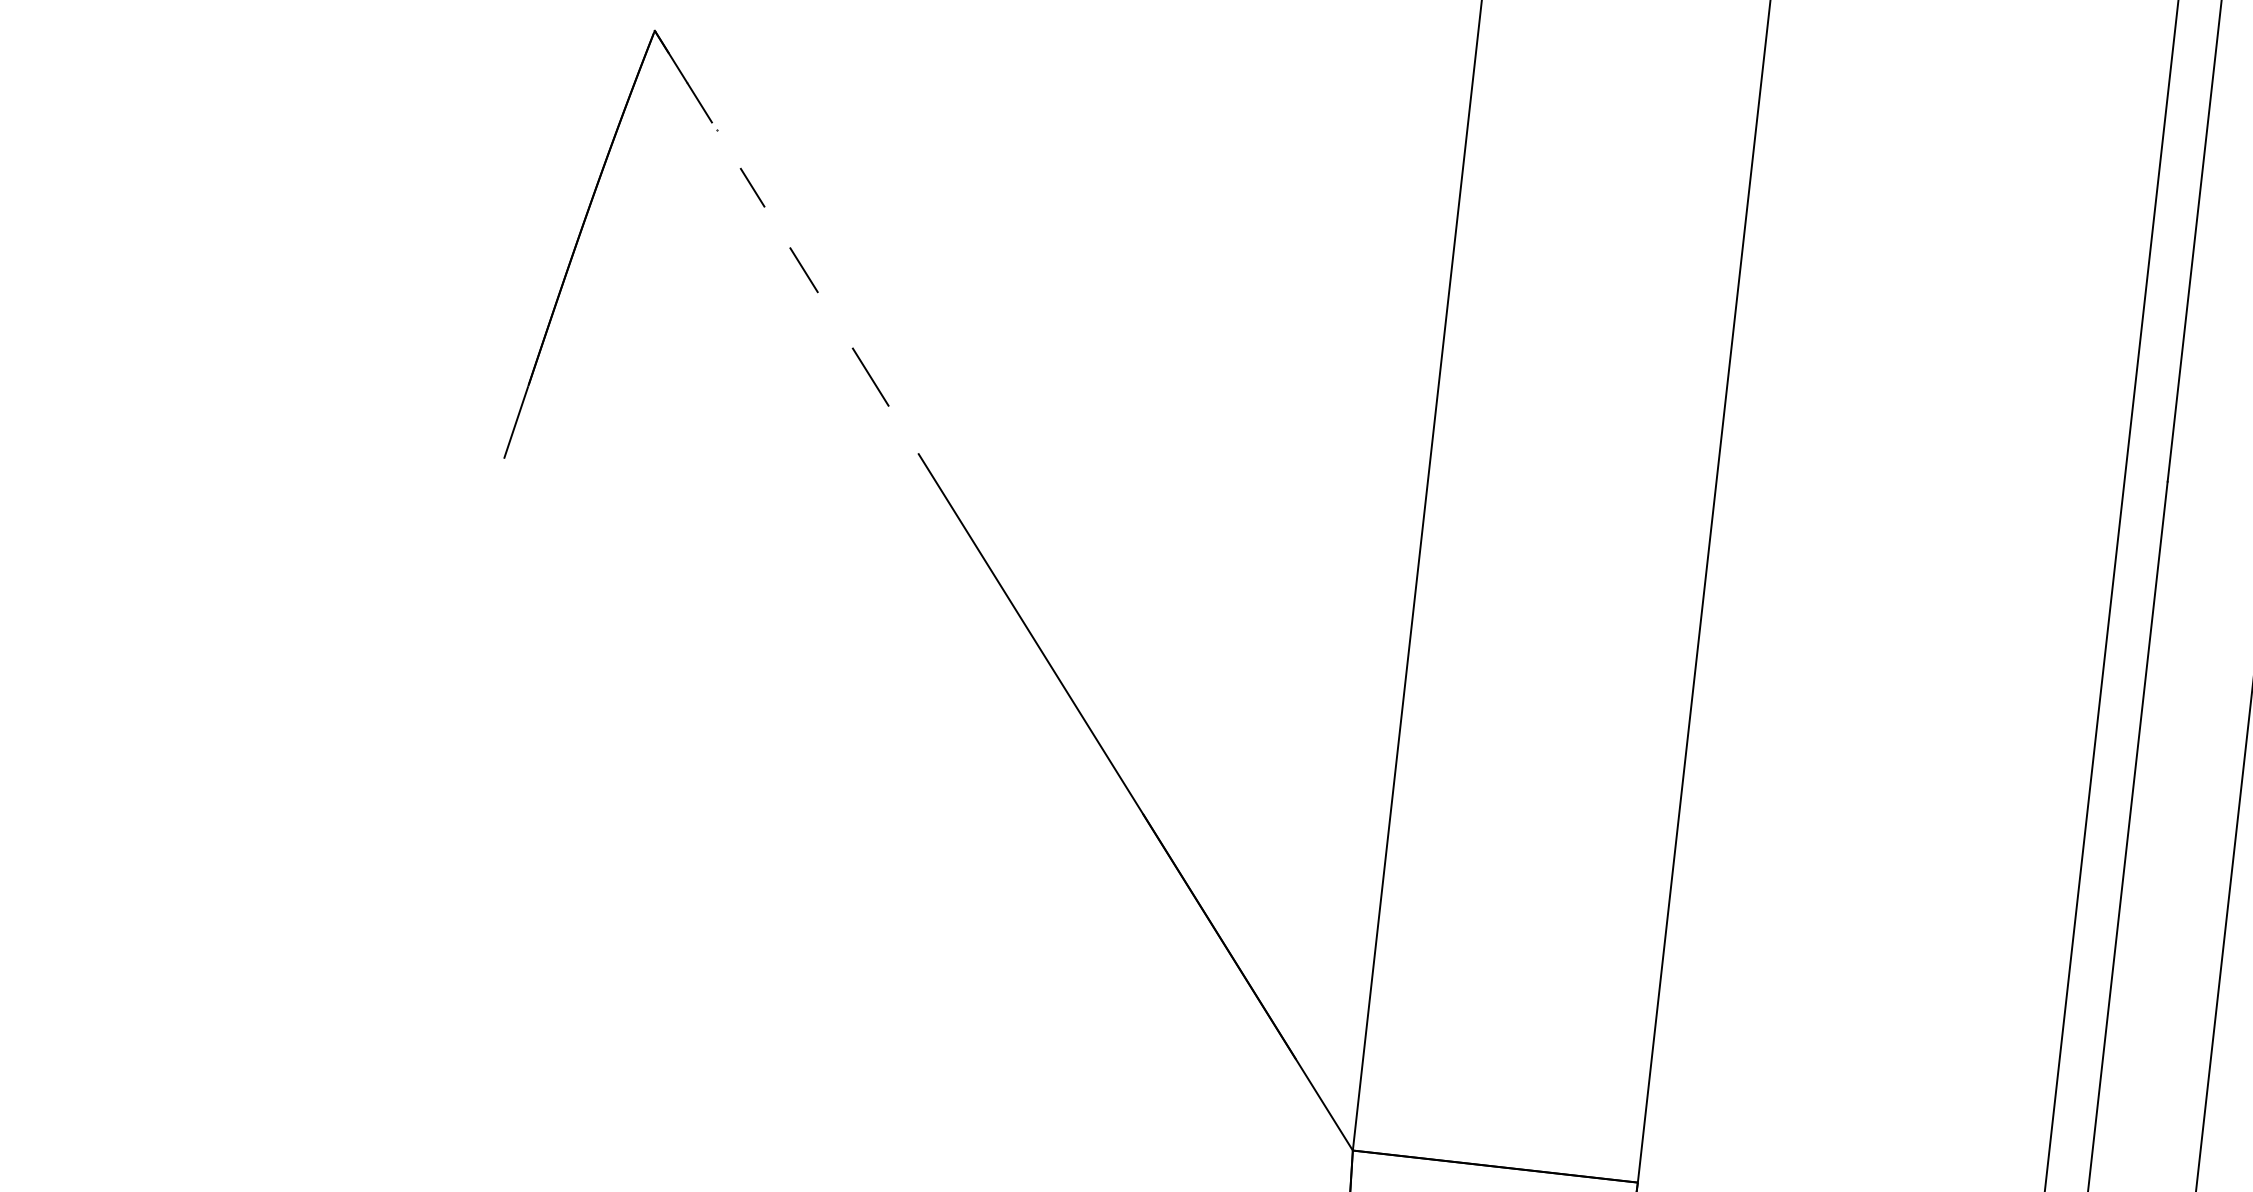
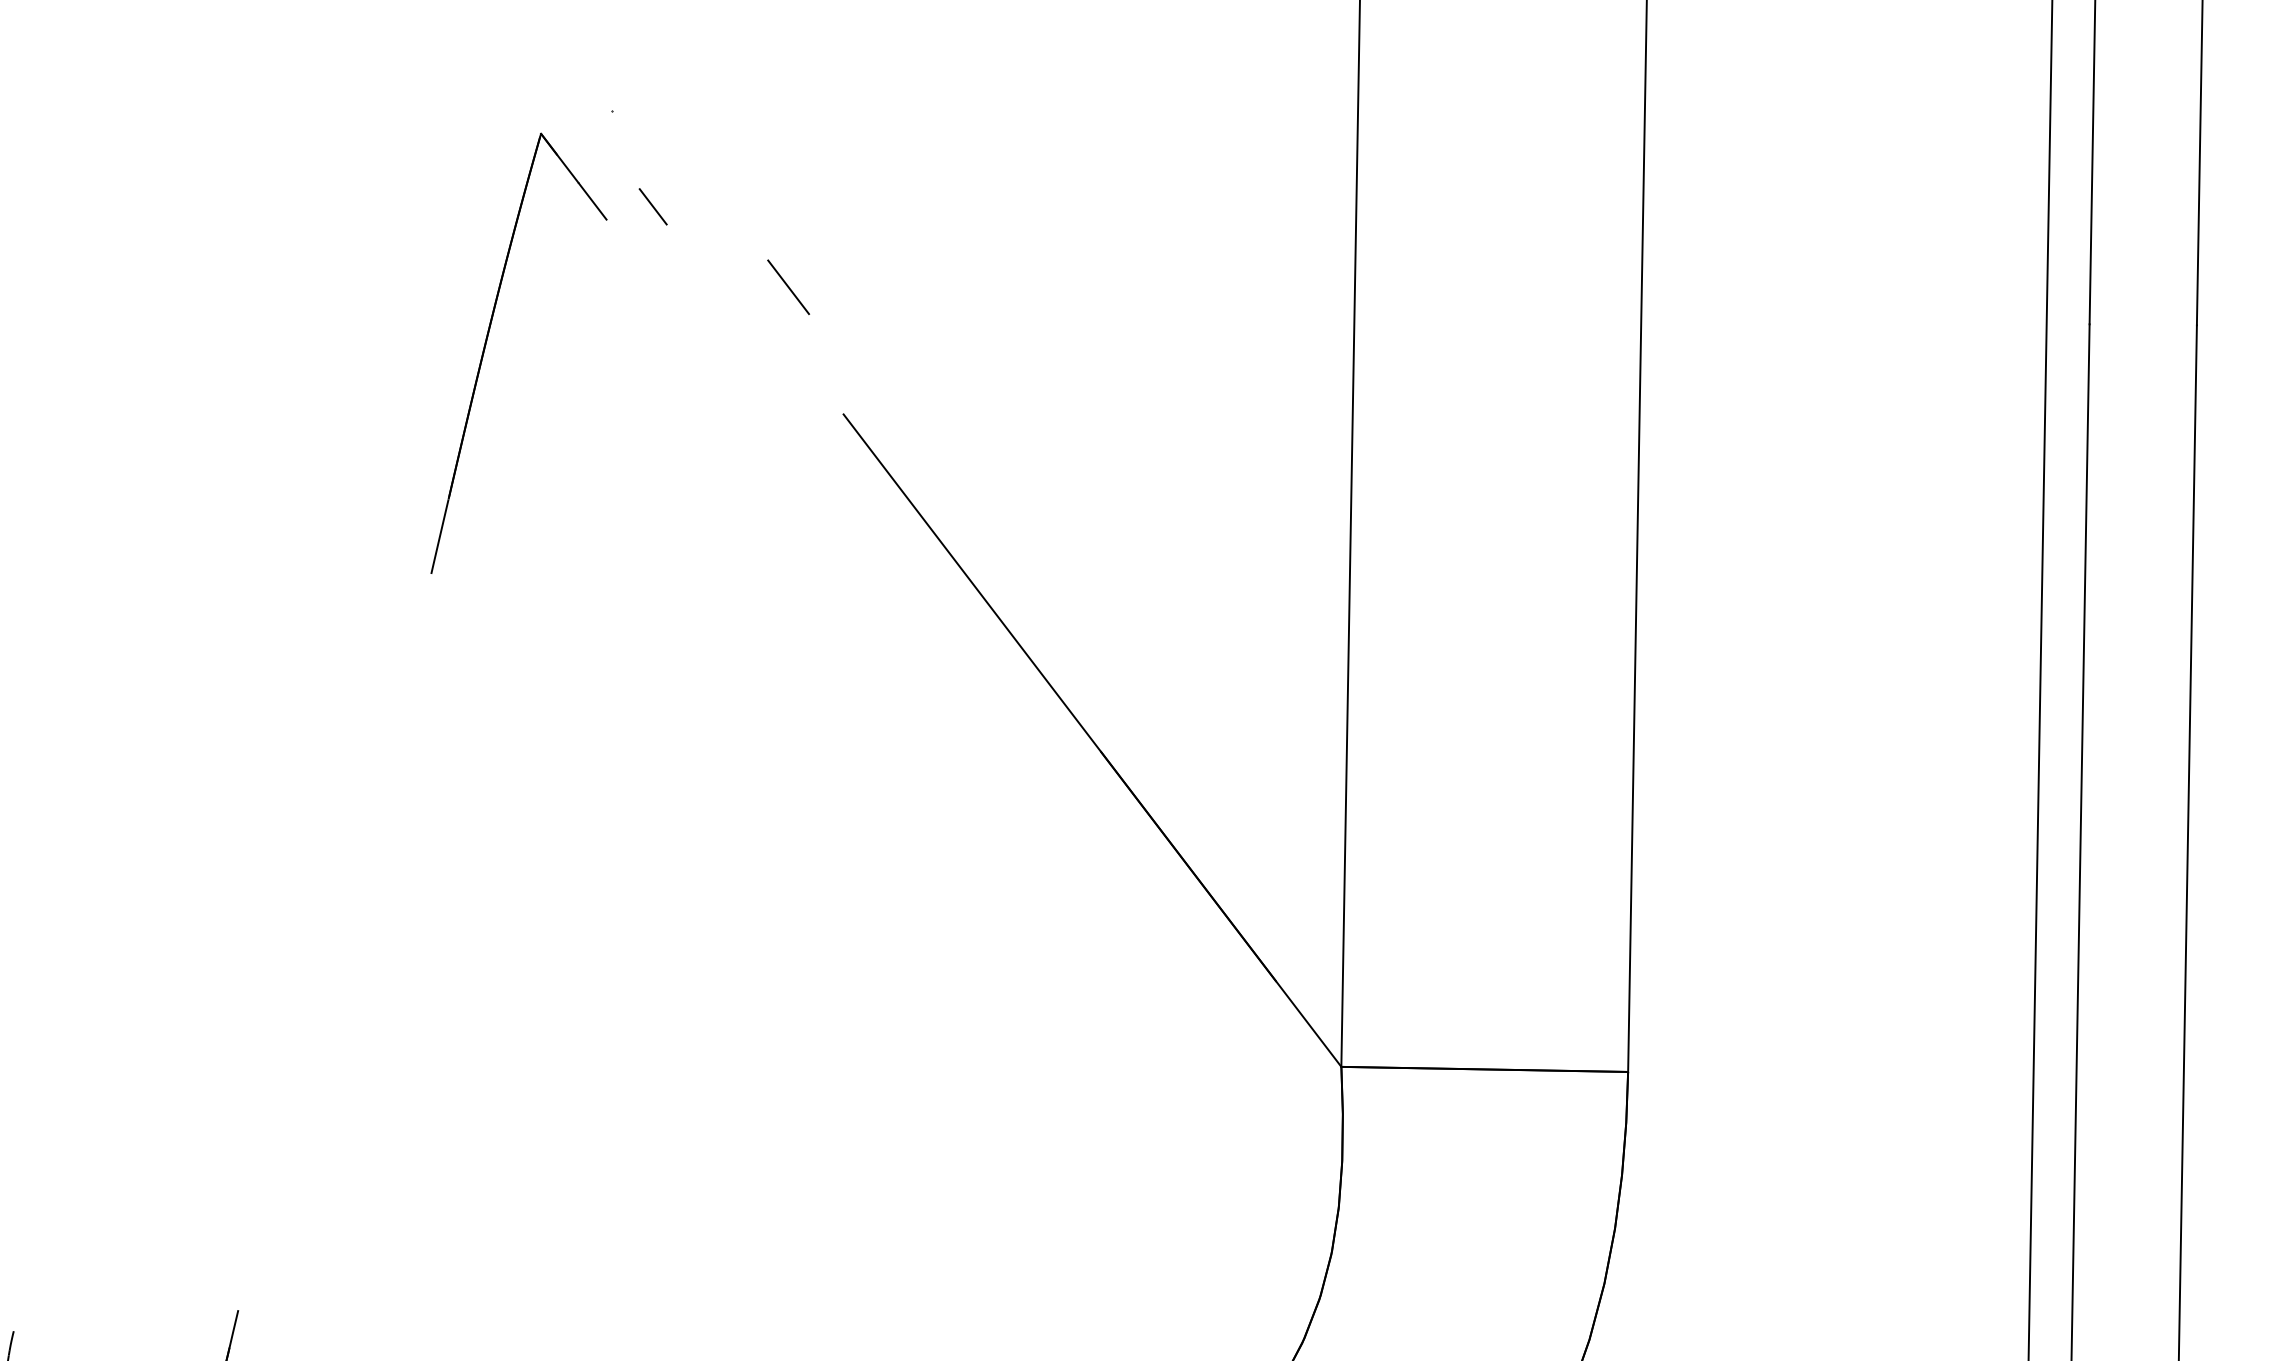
line: (751, 187) -> (652, 206), moved
part: (580, 236) -> (486, 345), moved
line: (803, 269) -> (711, 241), removed
line: (870, 376) -> (788, 286), moved

